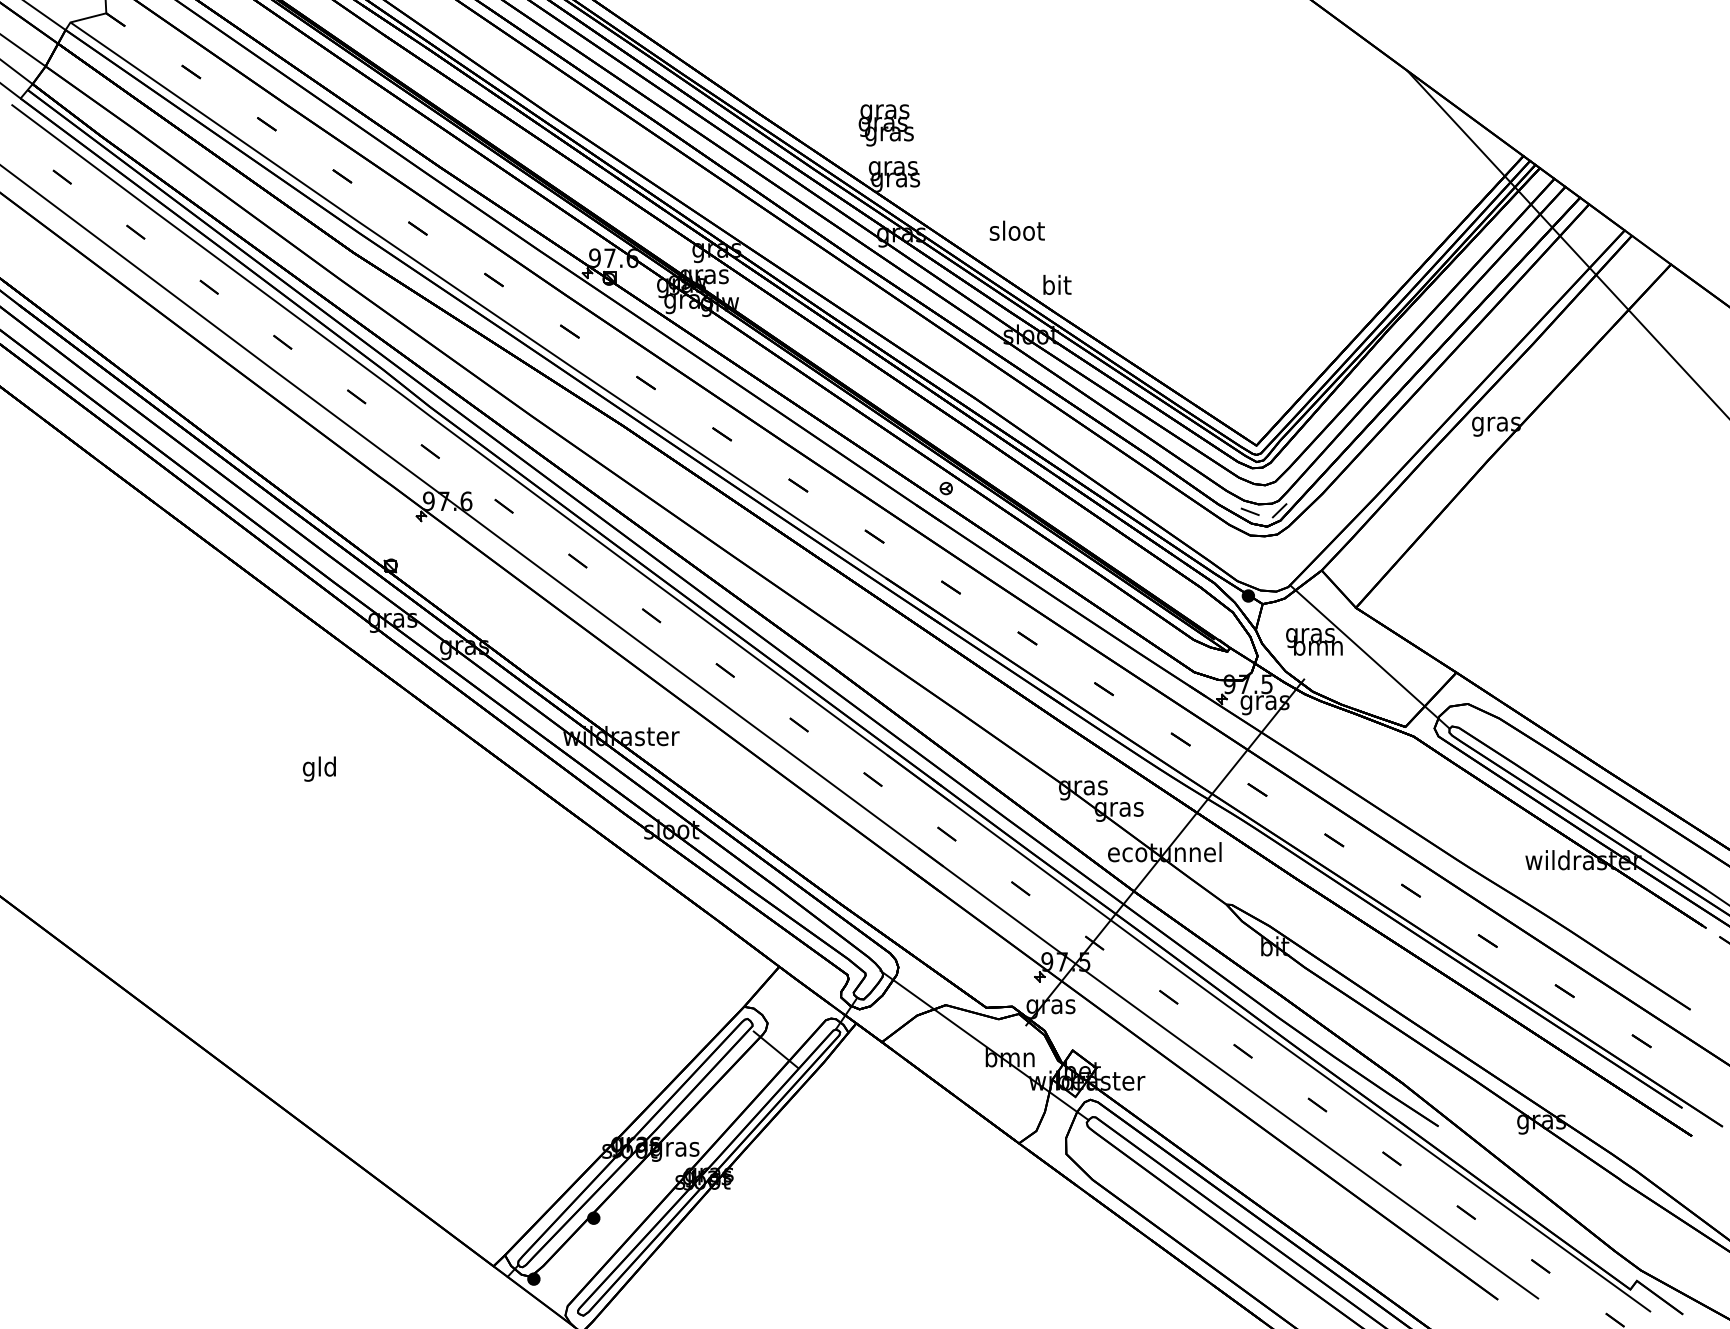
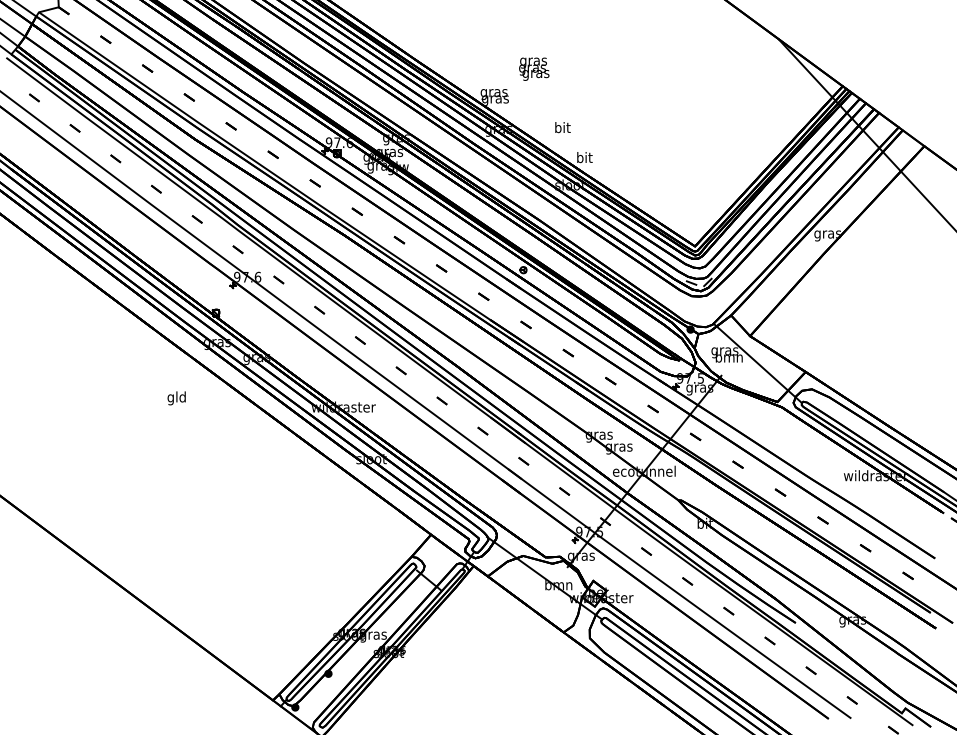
text: (886, 123) -> (534, 68), moved
text: (1016, 230) -> (562, 127), sloot -> bit
text: (319, 769) -> (176, 398), moved

